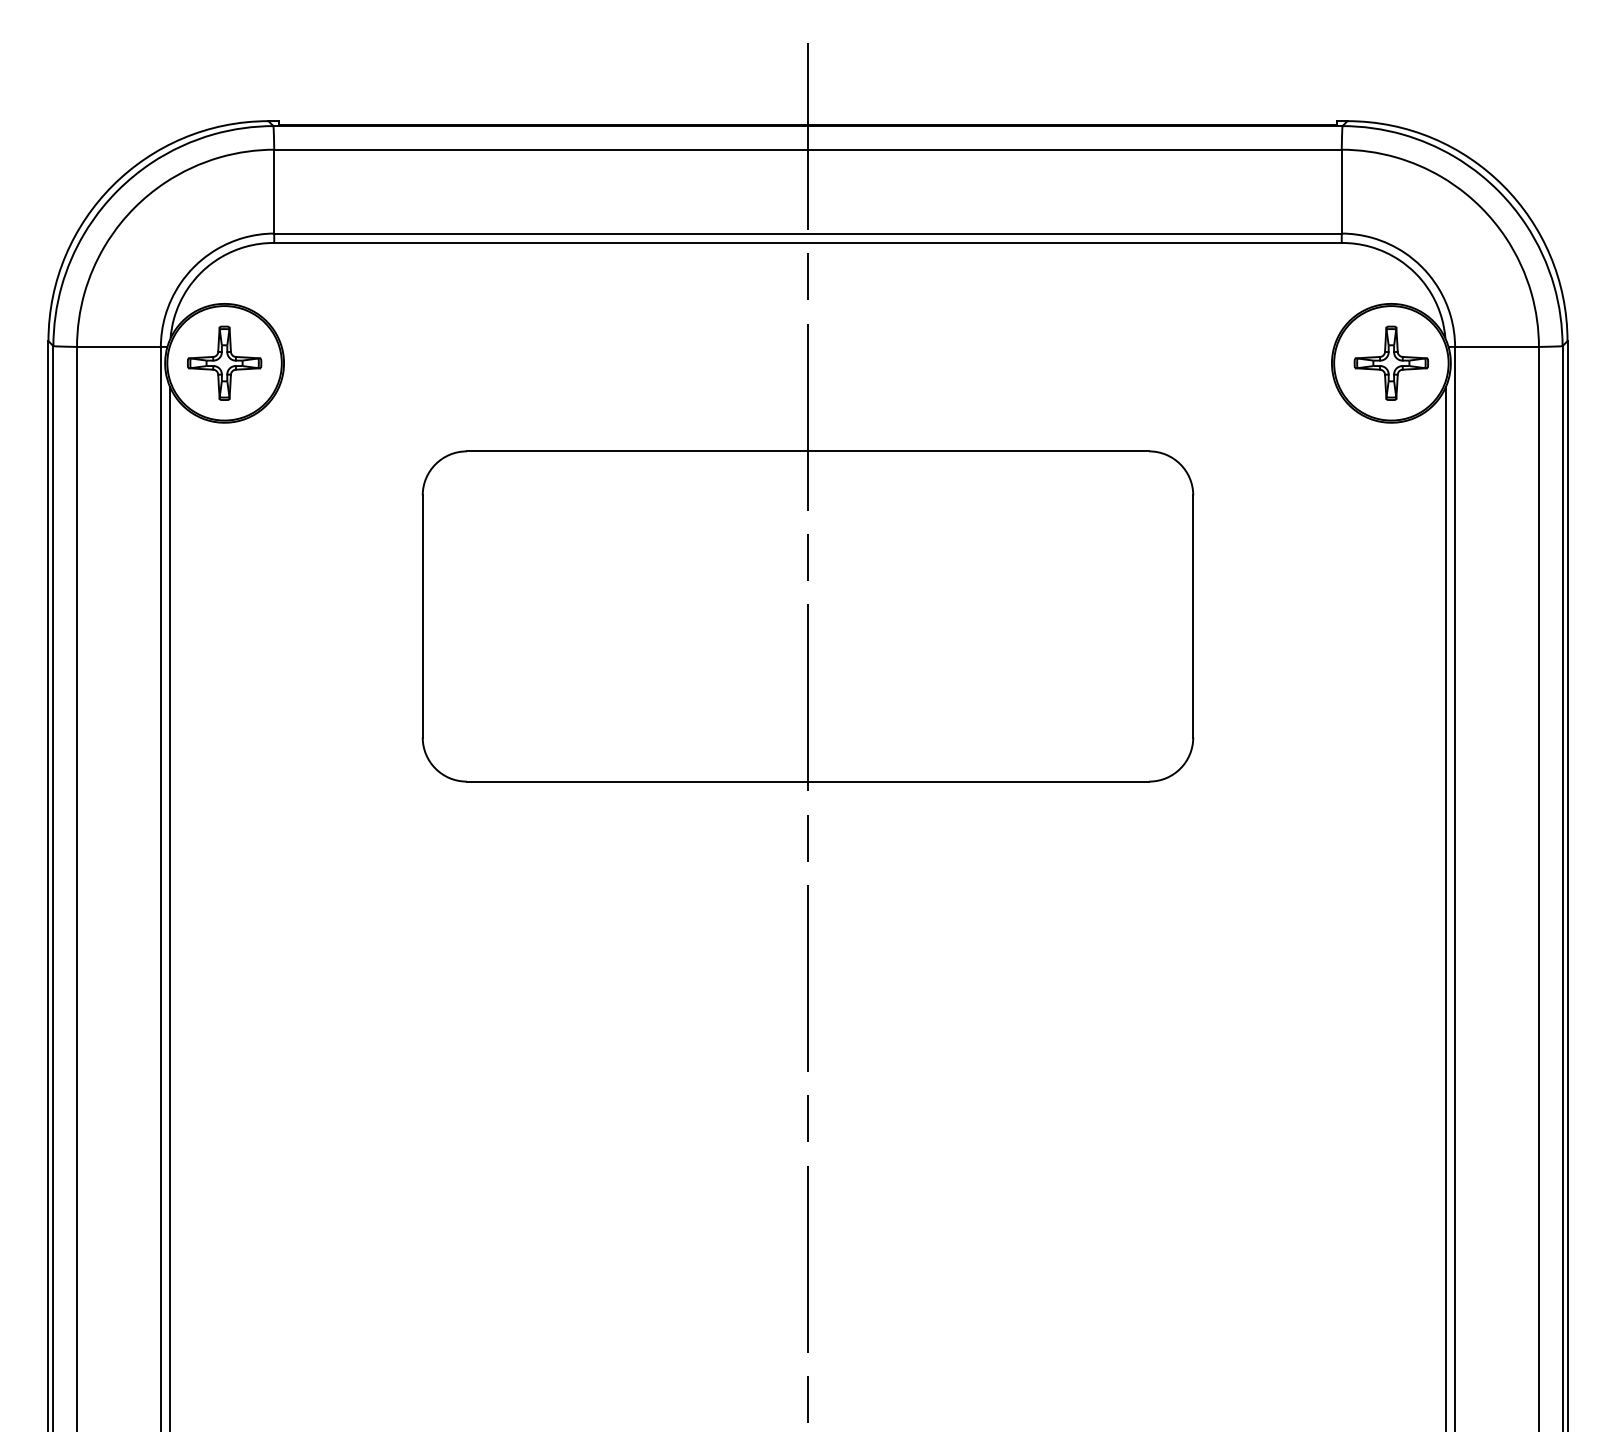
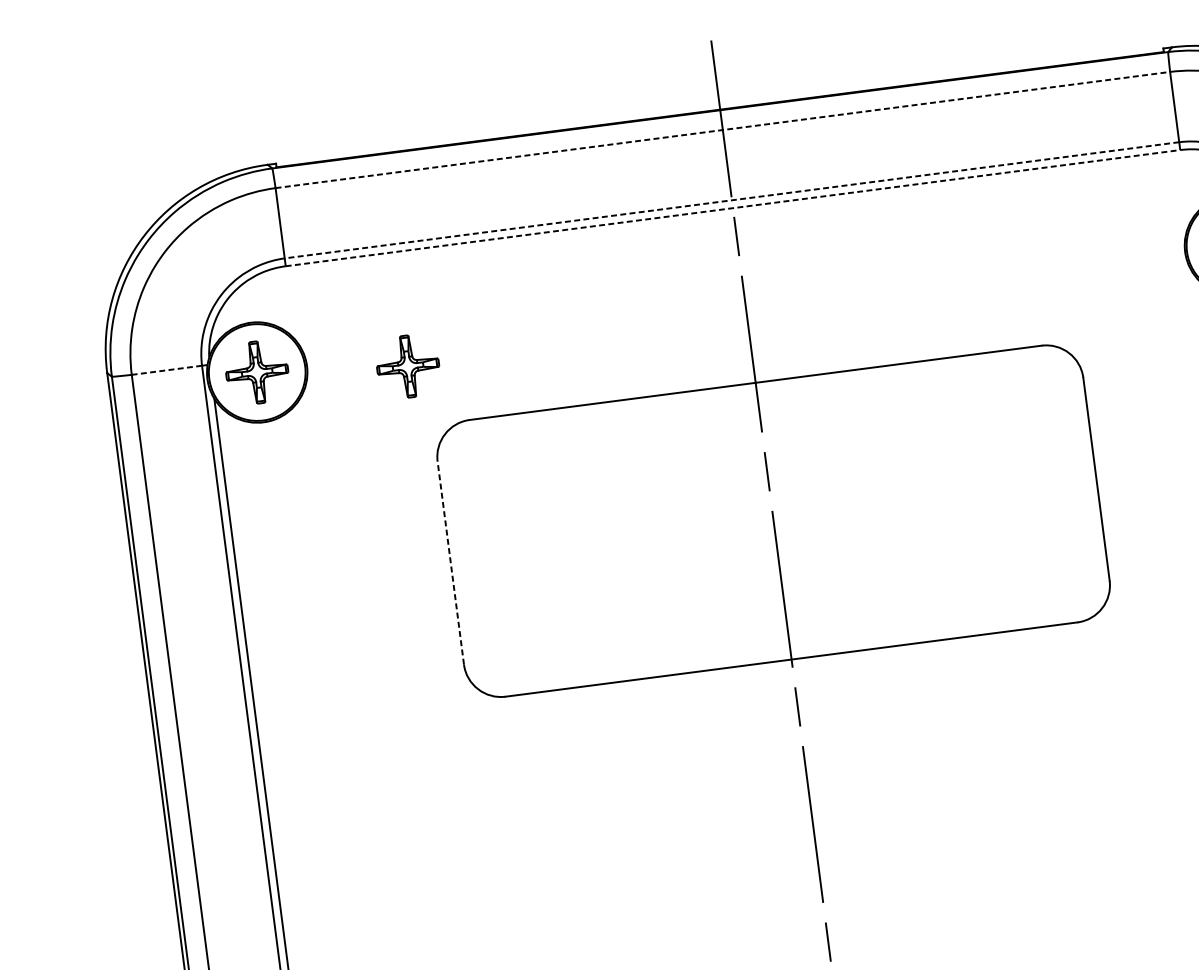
line: (807, 149) -> (722, 129), solid -> dashed
line: (807, 233) -> (731, 200), solid -> dashed
line: (808, 242) -> (733, 207), solid -> dashed
line: (118, 346) -> (166, 369), solid -> dashed
part: (402, 378) -> (407, 365), added
line: (422, 616) -> (450, 563), solid -> dashed

